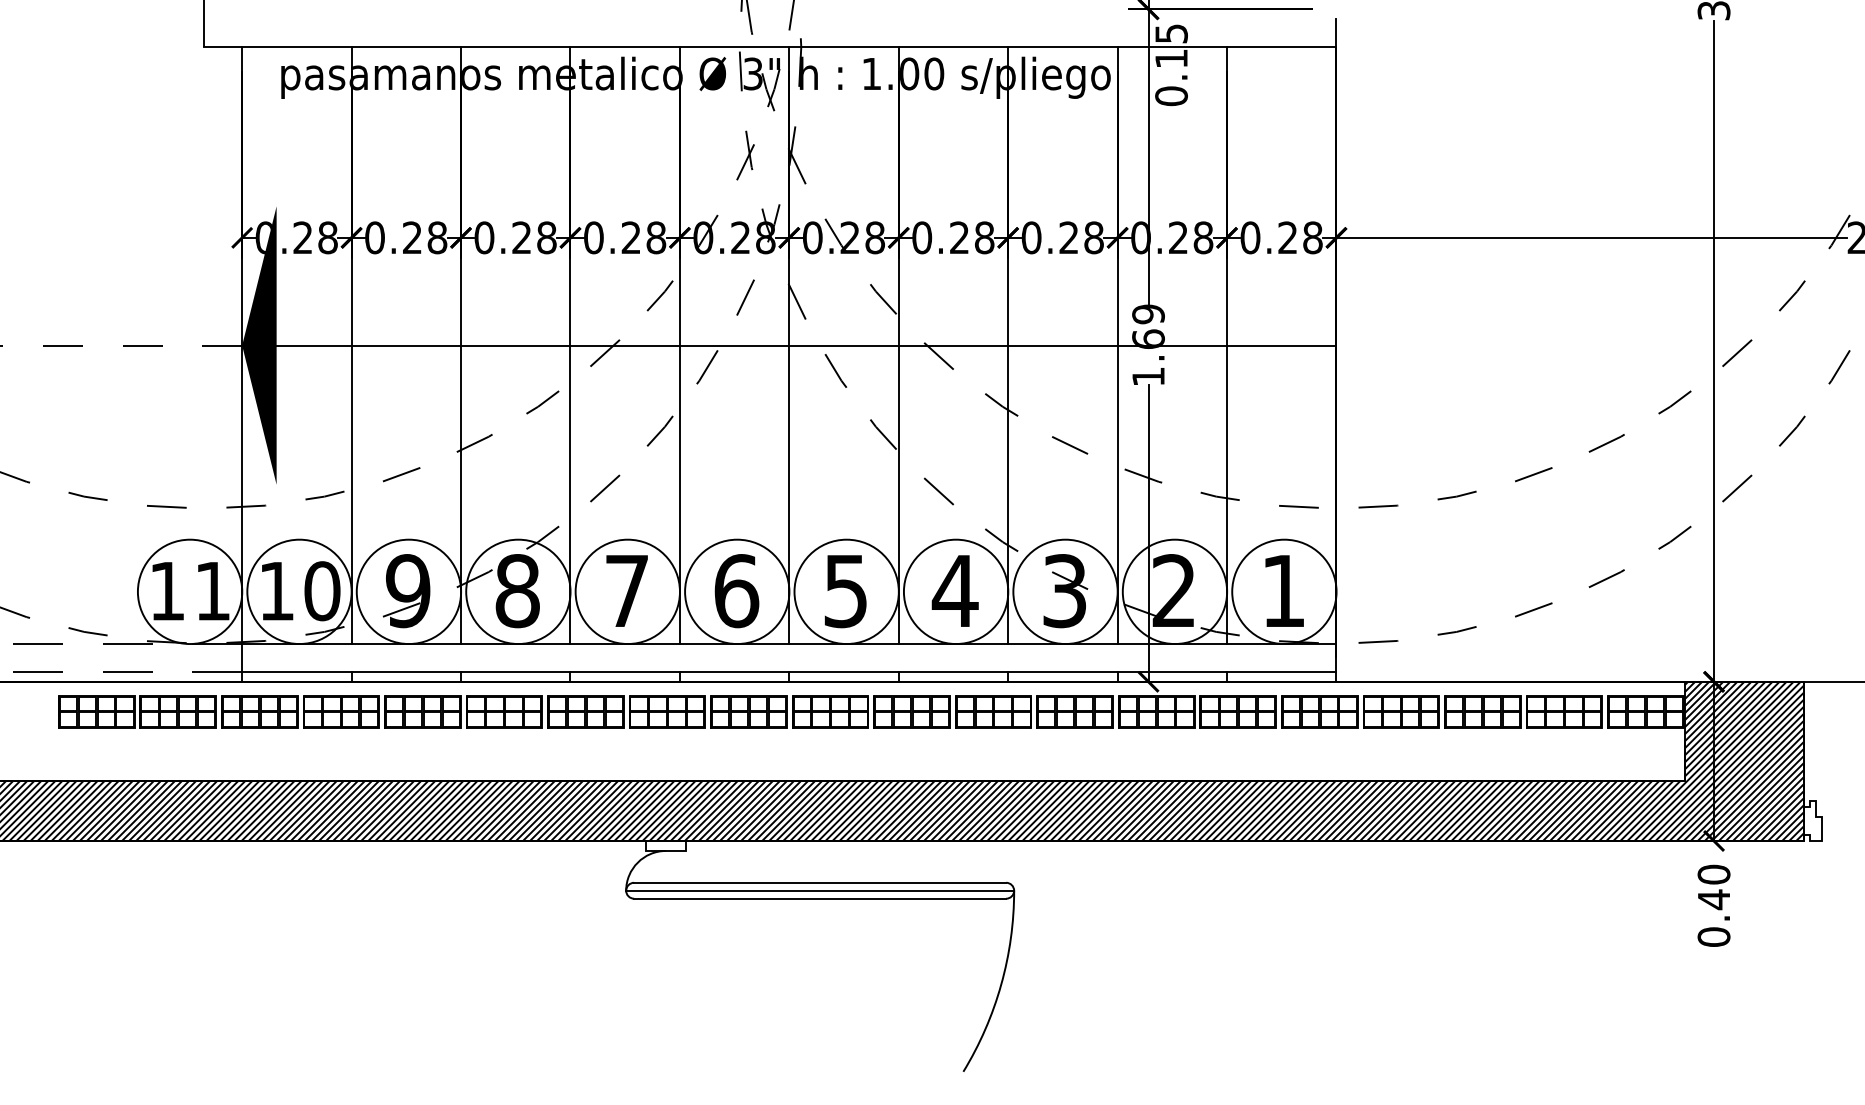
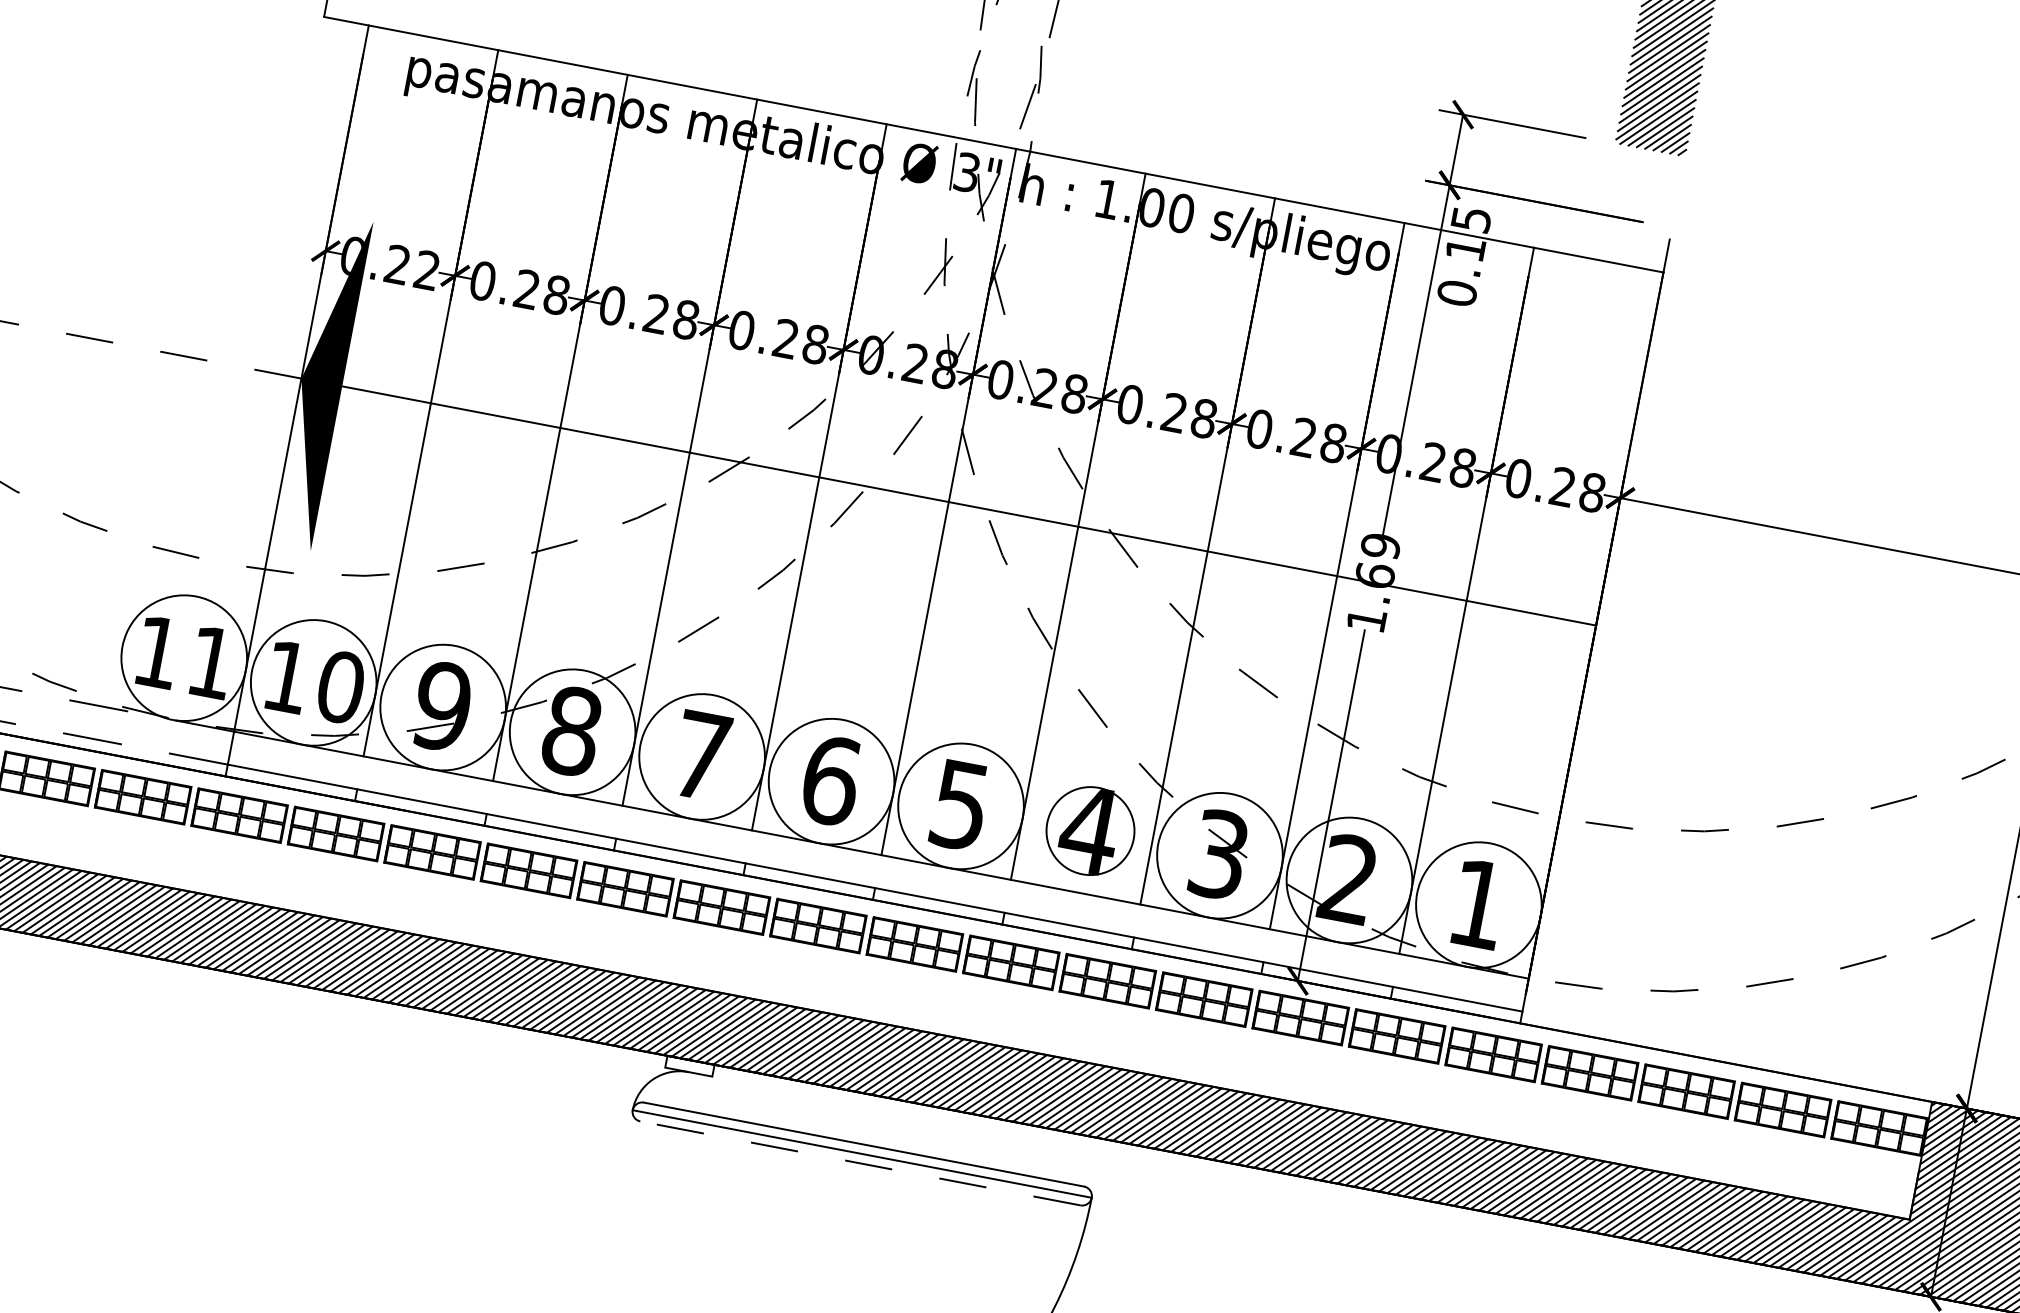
text: (327, 237) -> (426, 269), 0.28 -> 0.22
circle: (955, 591) -> (1089, 830), size x0.7
line: (819, 898) -> (859, 1163), solid -> dashed

